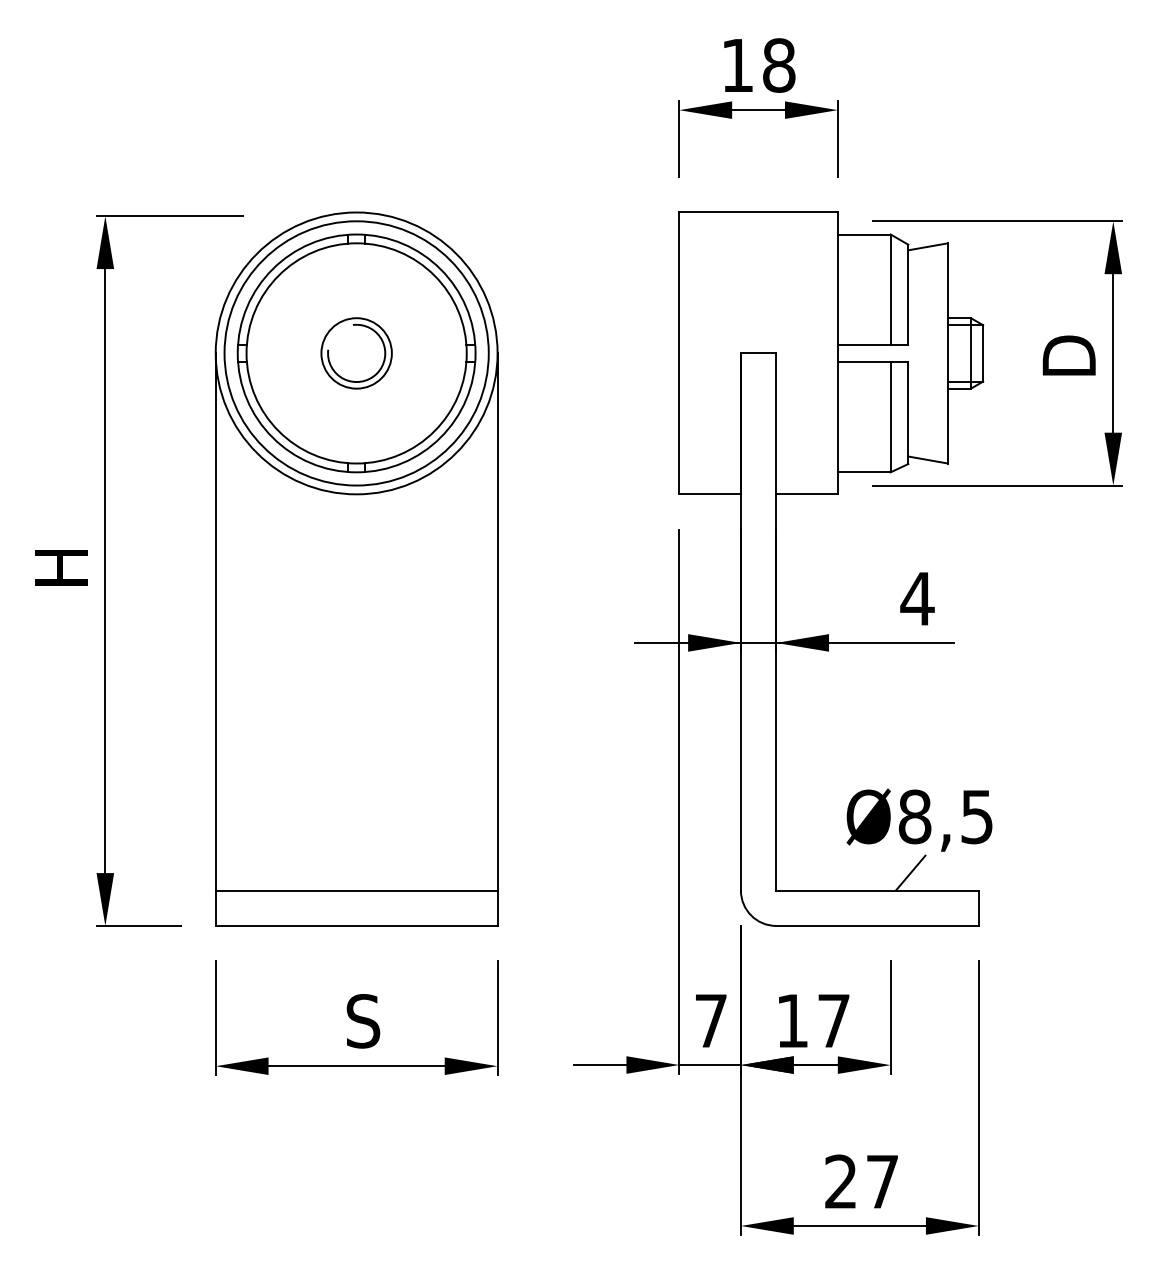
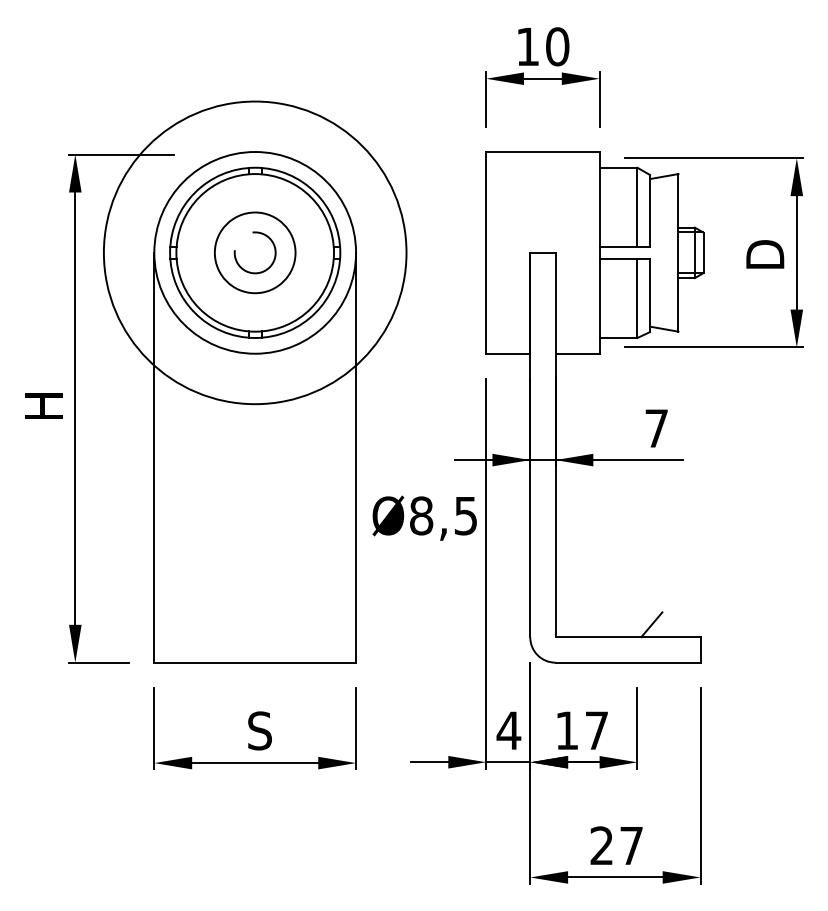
text: (778, 65) -> (557, 46), 18 -> 10
circle: (356, 353) -> (255, 252), size x1.6
circle: (356, 353) -> (255, 252), size x1.6
text: (917, 598) -> (656, 428), 4 -> 7
text: (919, 819) -> (424, 517), moved
line: (356, 890) -> (255, 637), removed
text: (710, 1020) -> (508, 730), 7 -> 4

